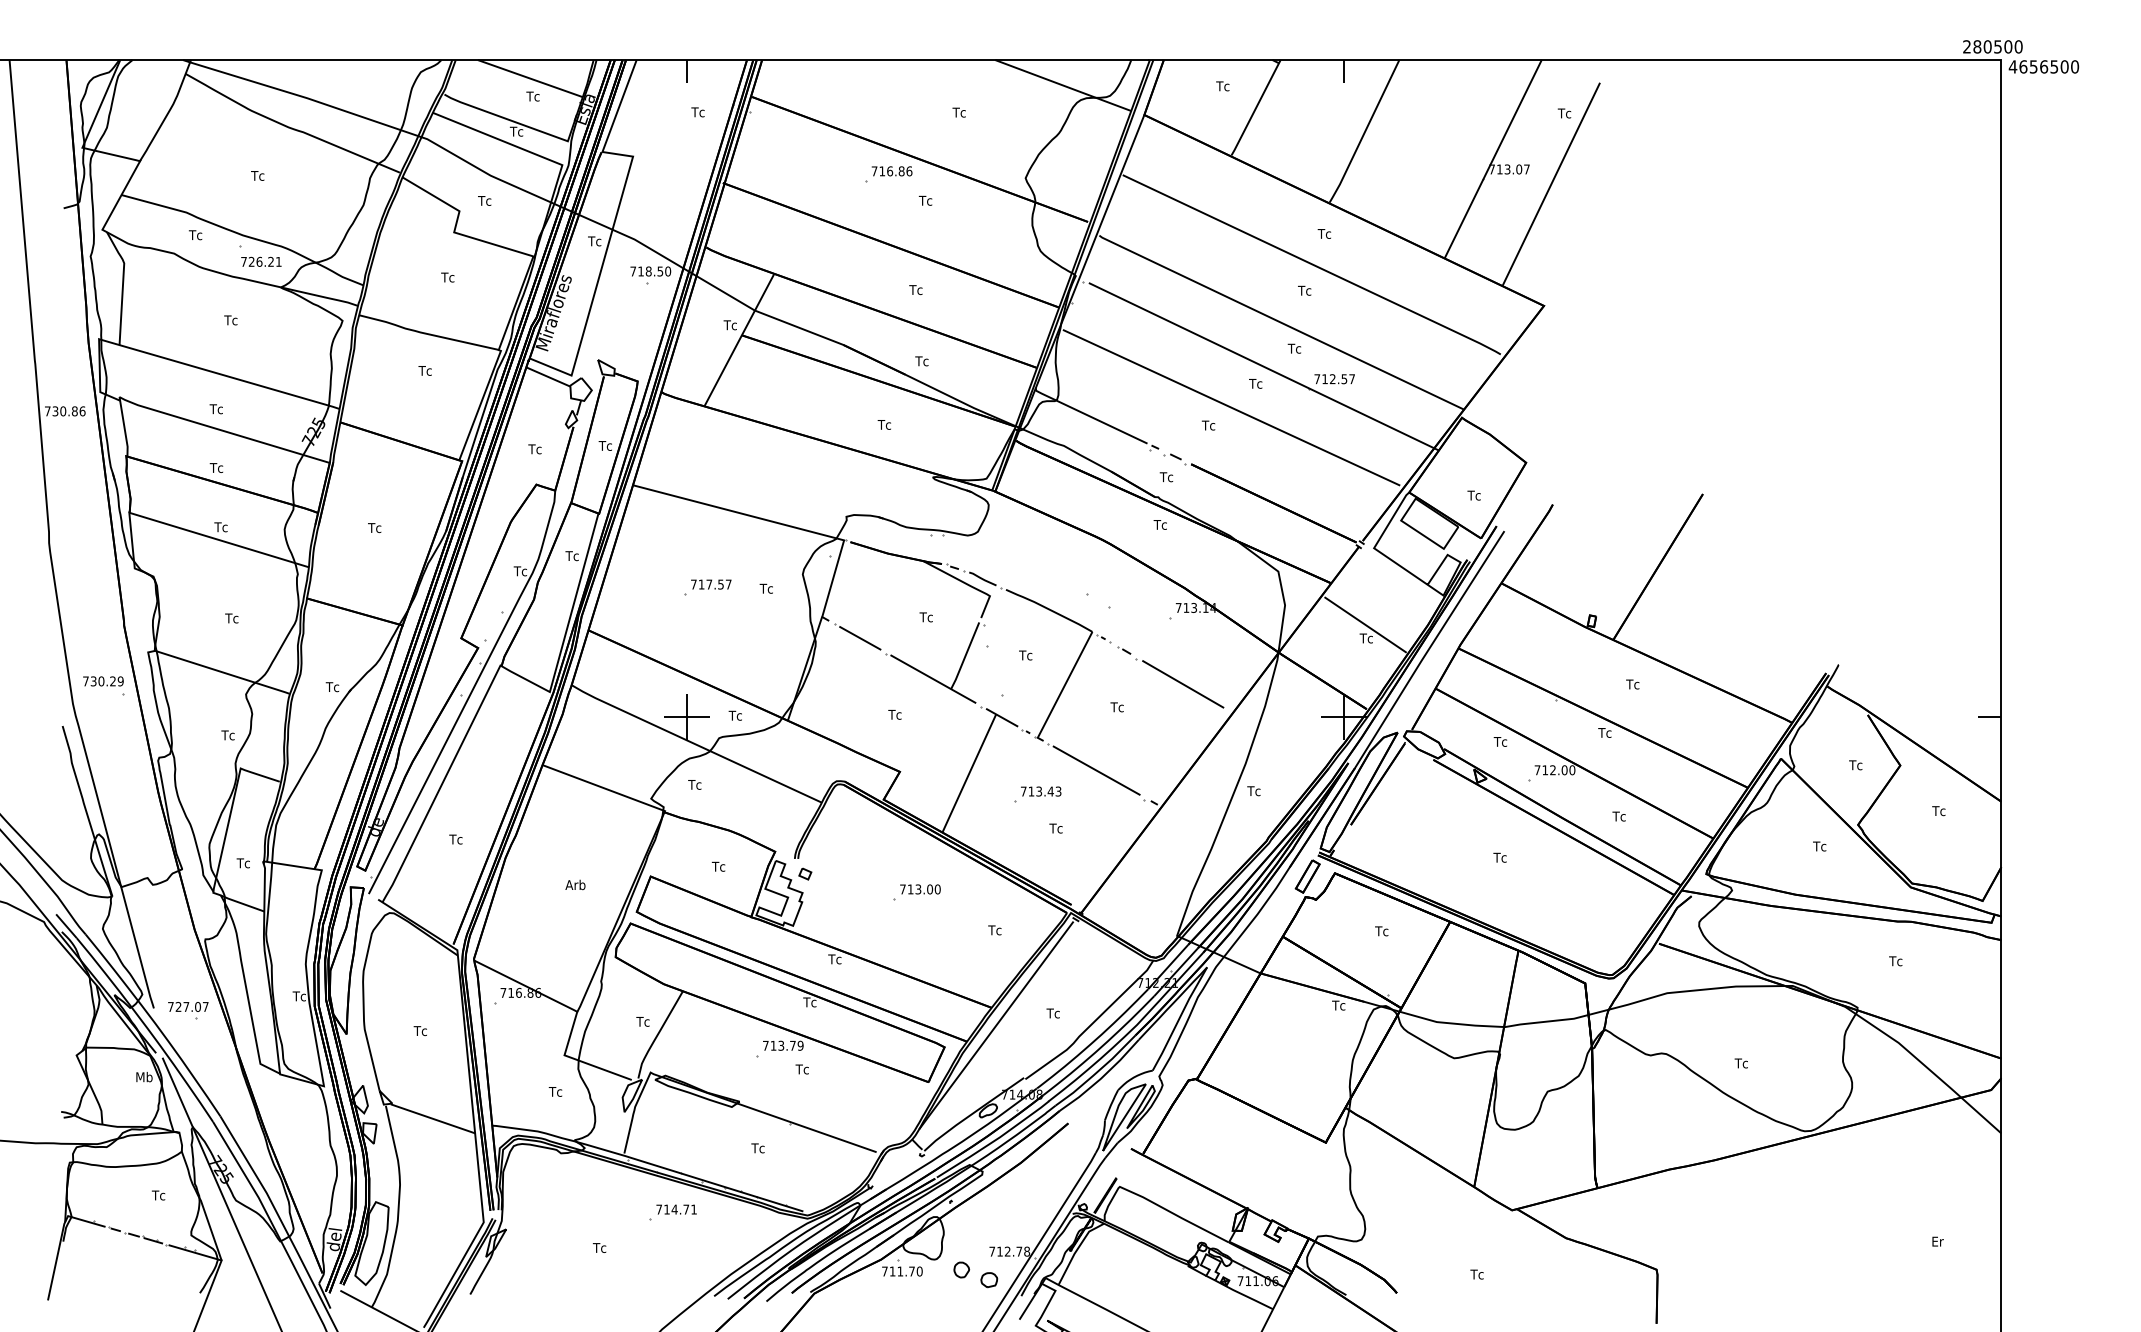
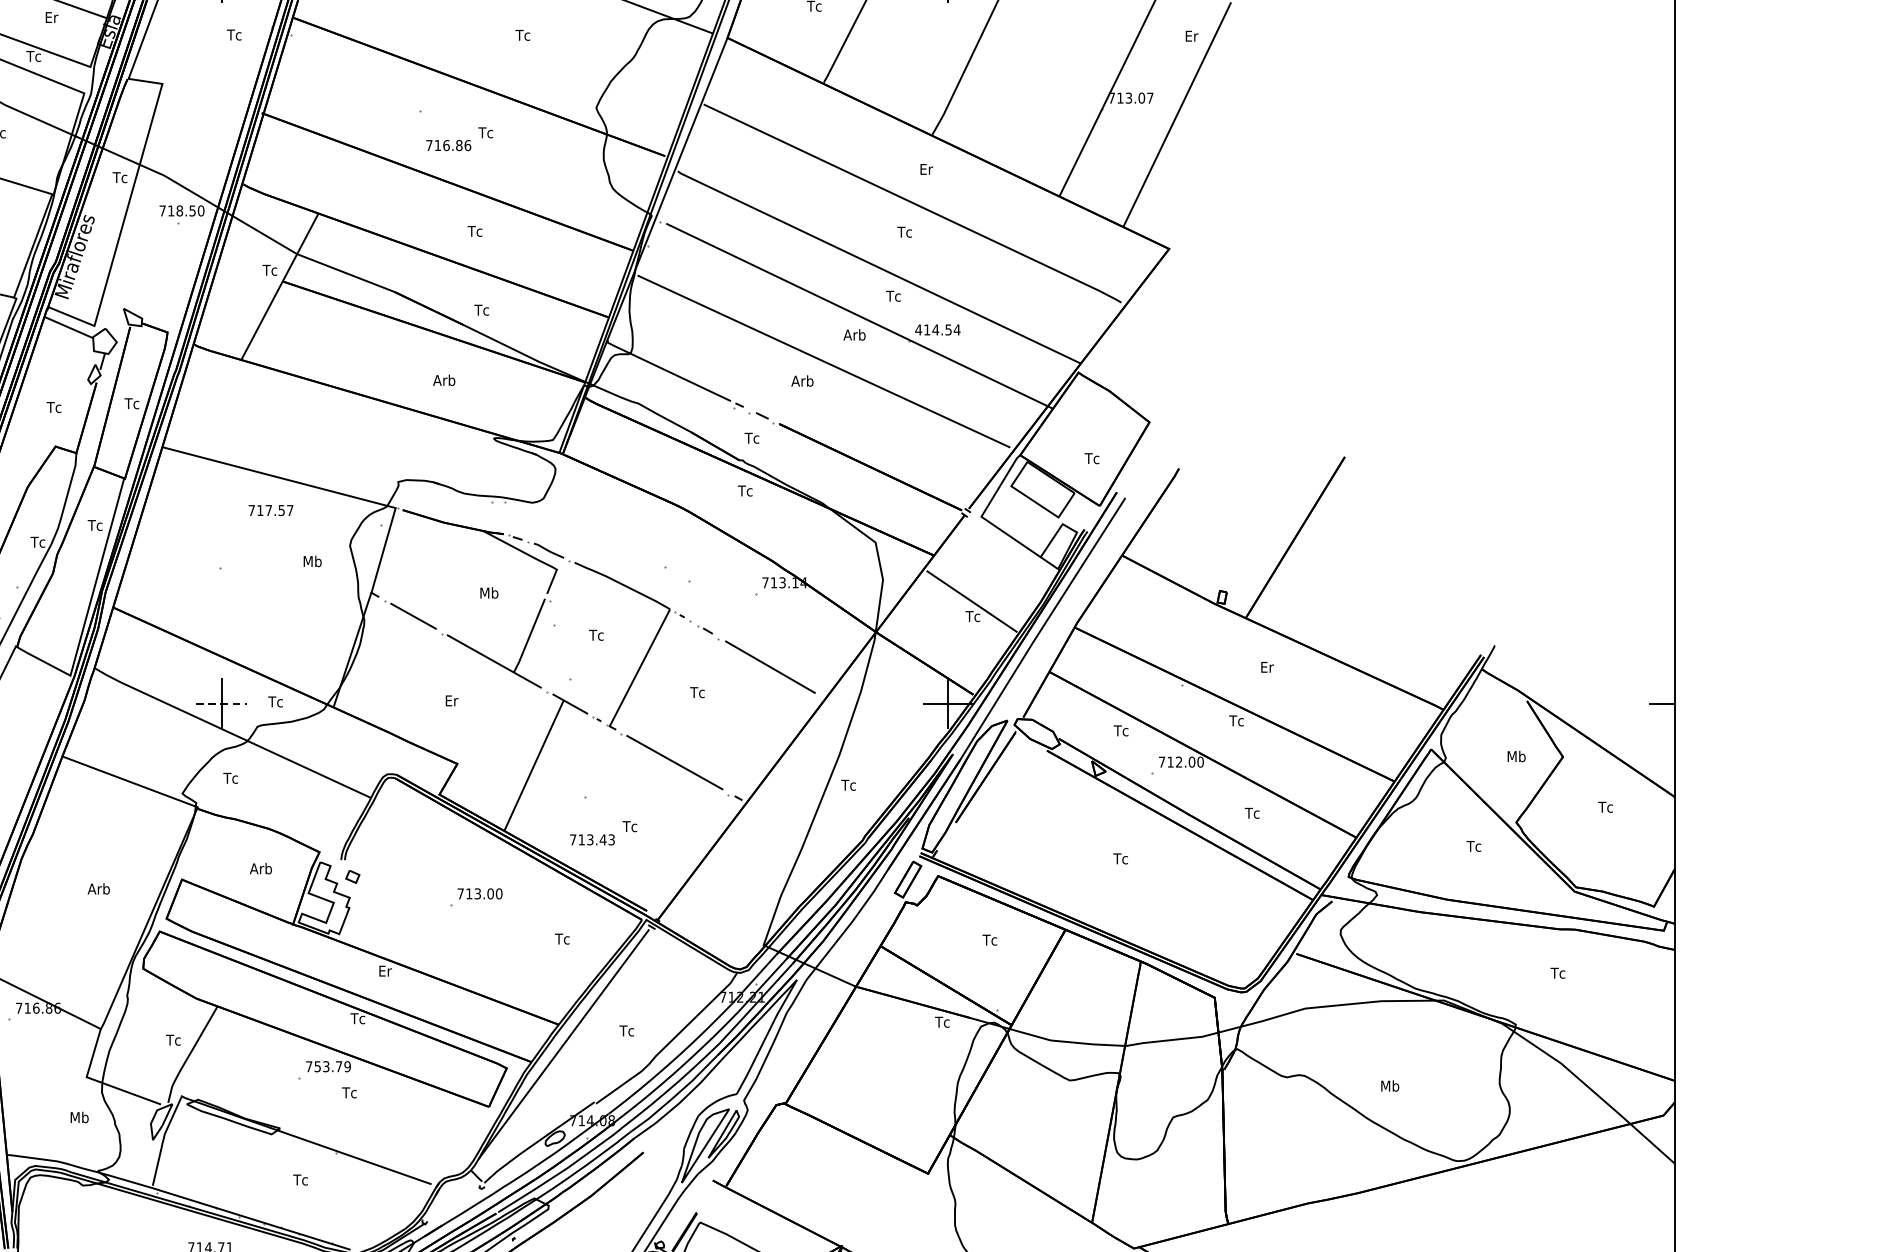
text: (532, 96) -> (51, 17), Tc -> Er
text: (1564, 113) -> (1191, 36), Tc -> Er
text: (891, 171) -> (448, 145), moved
text: (1324, 233) -> (926, 168), Tc -> Er
text: (1334, 379) -> (937, 330), 712.57 -> 414.54
text: (1259, 383) -> (854, 334), Tc -> Arb
text: (887, 424) -> (443, 380), Tc -> Arb
text: (1211, 425) -> (801, 381), Tc -> Arb
text: (711, 584) -> (271, 510), moved
text: (768, 588) -> (312, 561), Tc -> Mb
text: (927, 617) -> (487, 593), Tc -> Mb
text: (1632, 684) -> (1267, 667), Tc -> Er
text: (894, 714) -> (451, 700), Tc -> Er
line: (687, 717) -> (222, 703), solid -> dashed
text: (1857, 765) -> (1515, 756), Tc -> Mb
text: (1041, 791) -> (592, 839), moved
text: (721, 866) -> (260, 868), Tc -> Arb
text: (834, 959) -> (385, 971), Tc -> Er
text: (773, 1045) -> (317, 1066), 713.79 -> 753.79
text: (1743, 1063) -> (1389, 1086), Tc -> Mb
text: (557, 1091) -> (78, 1117), Tc -> Mb

